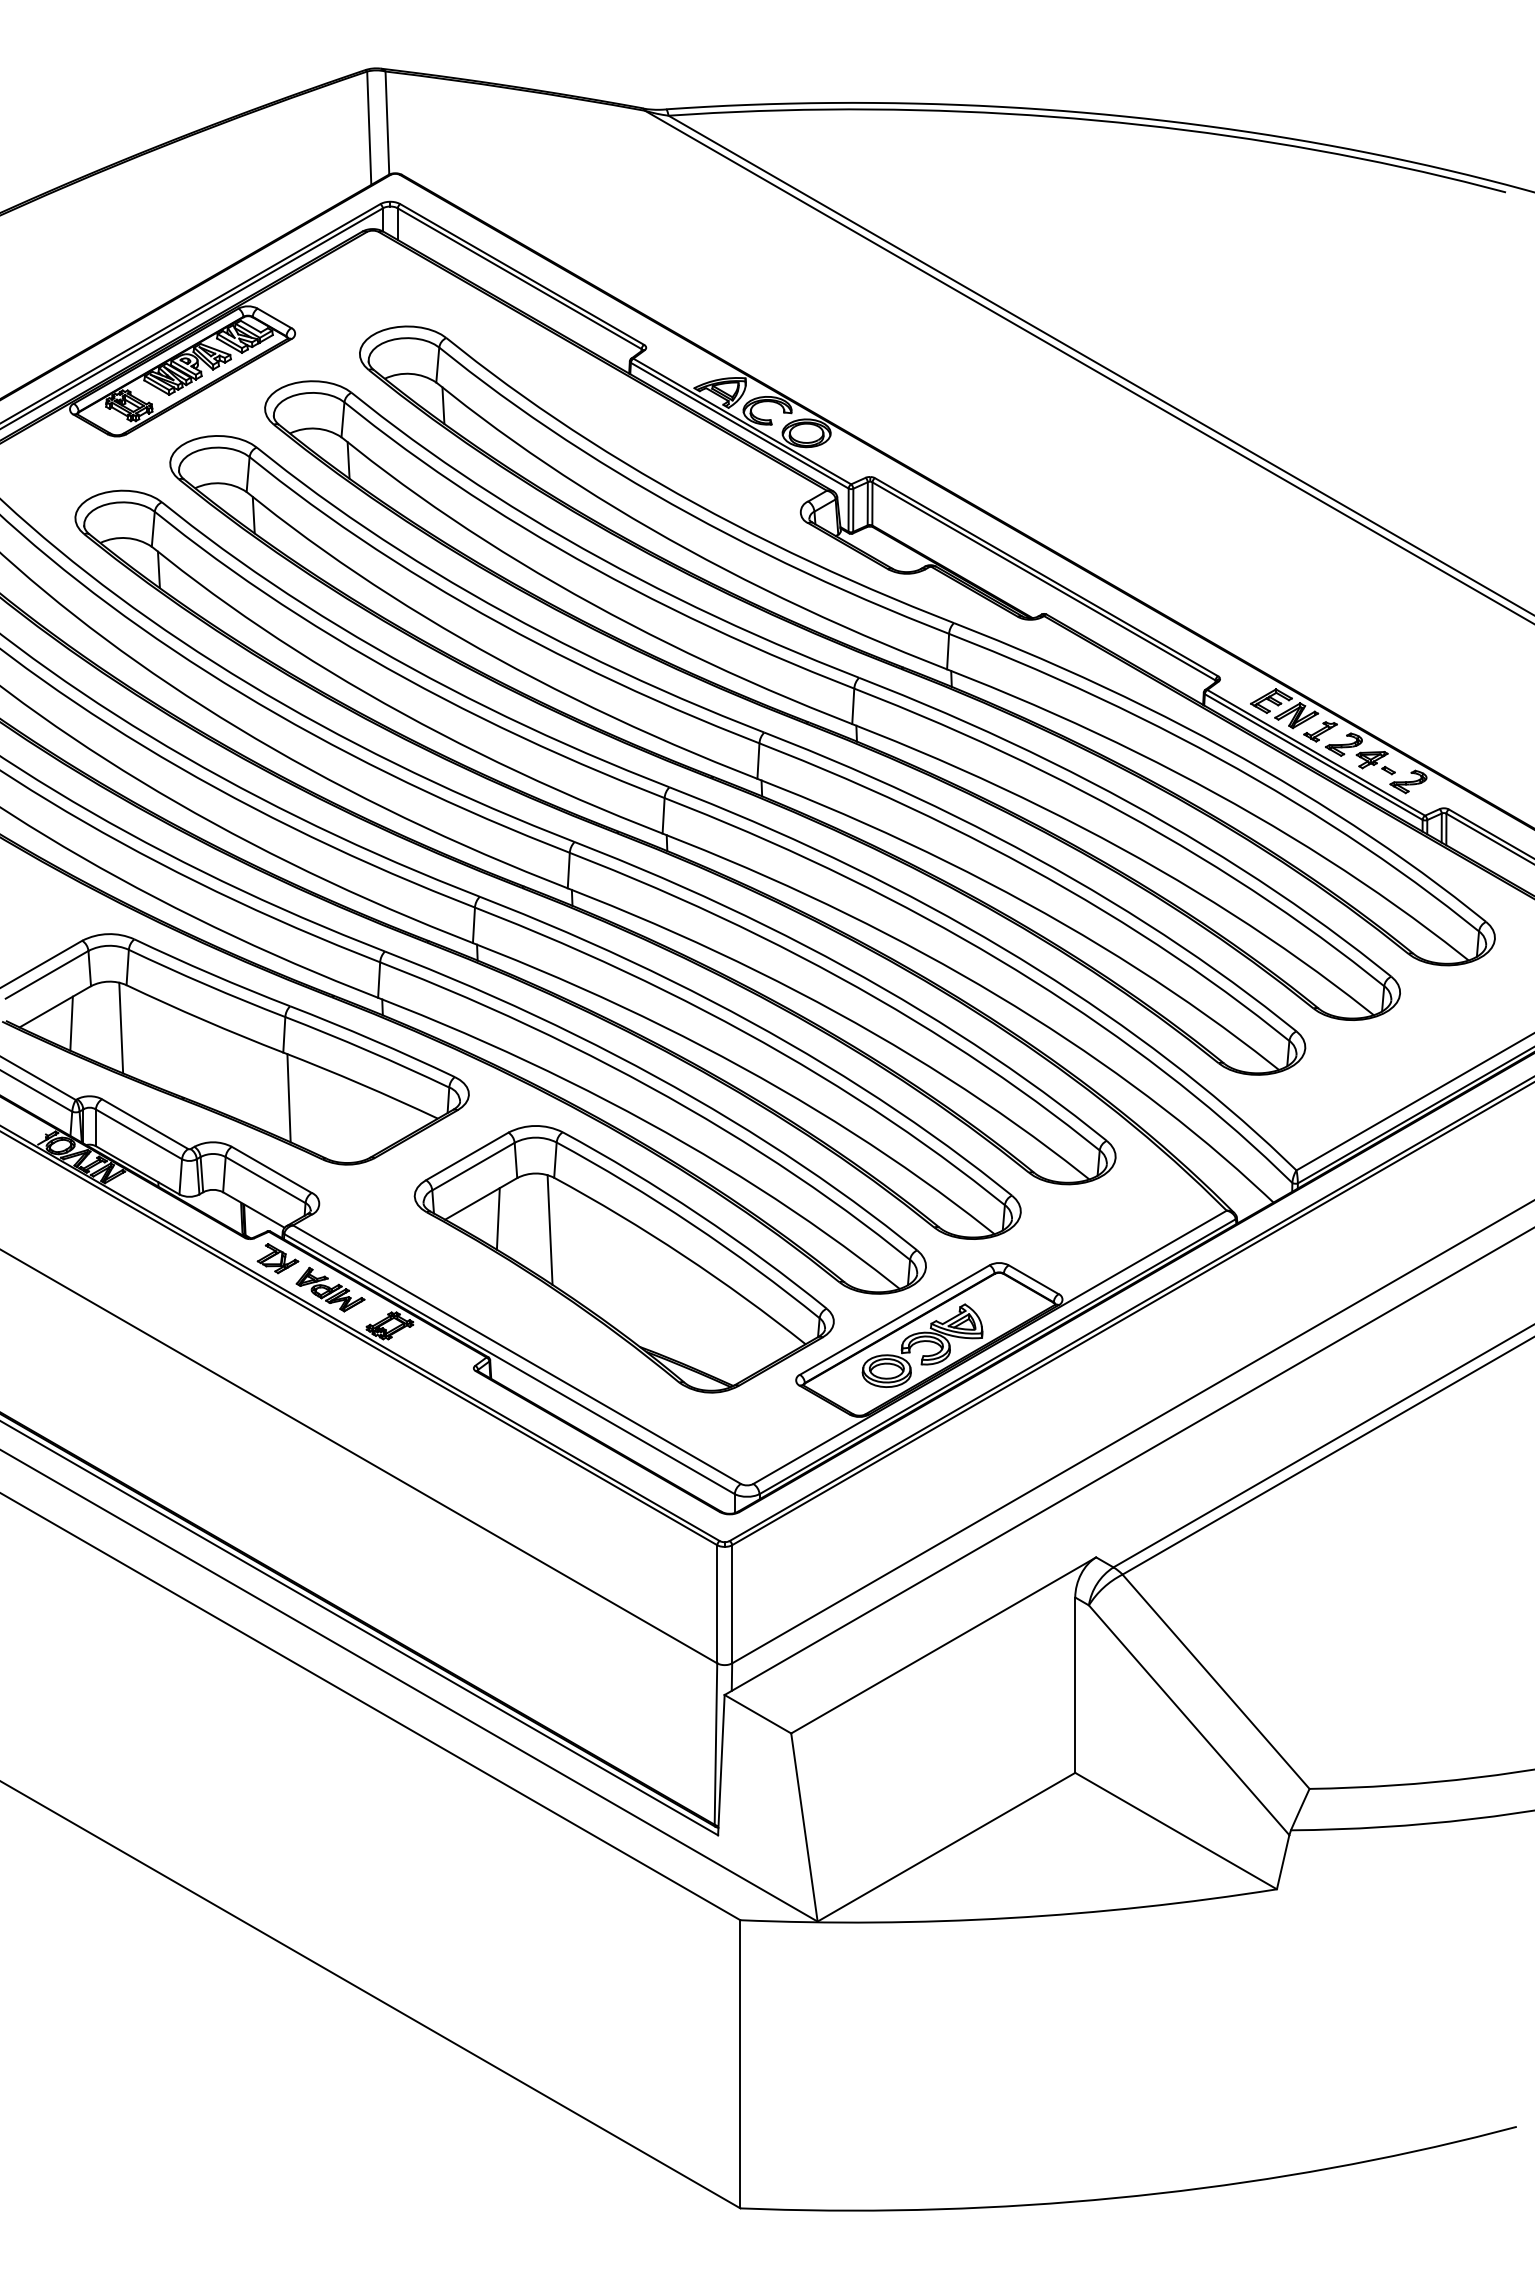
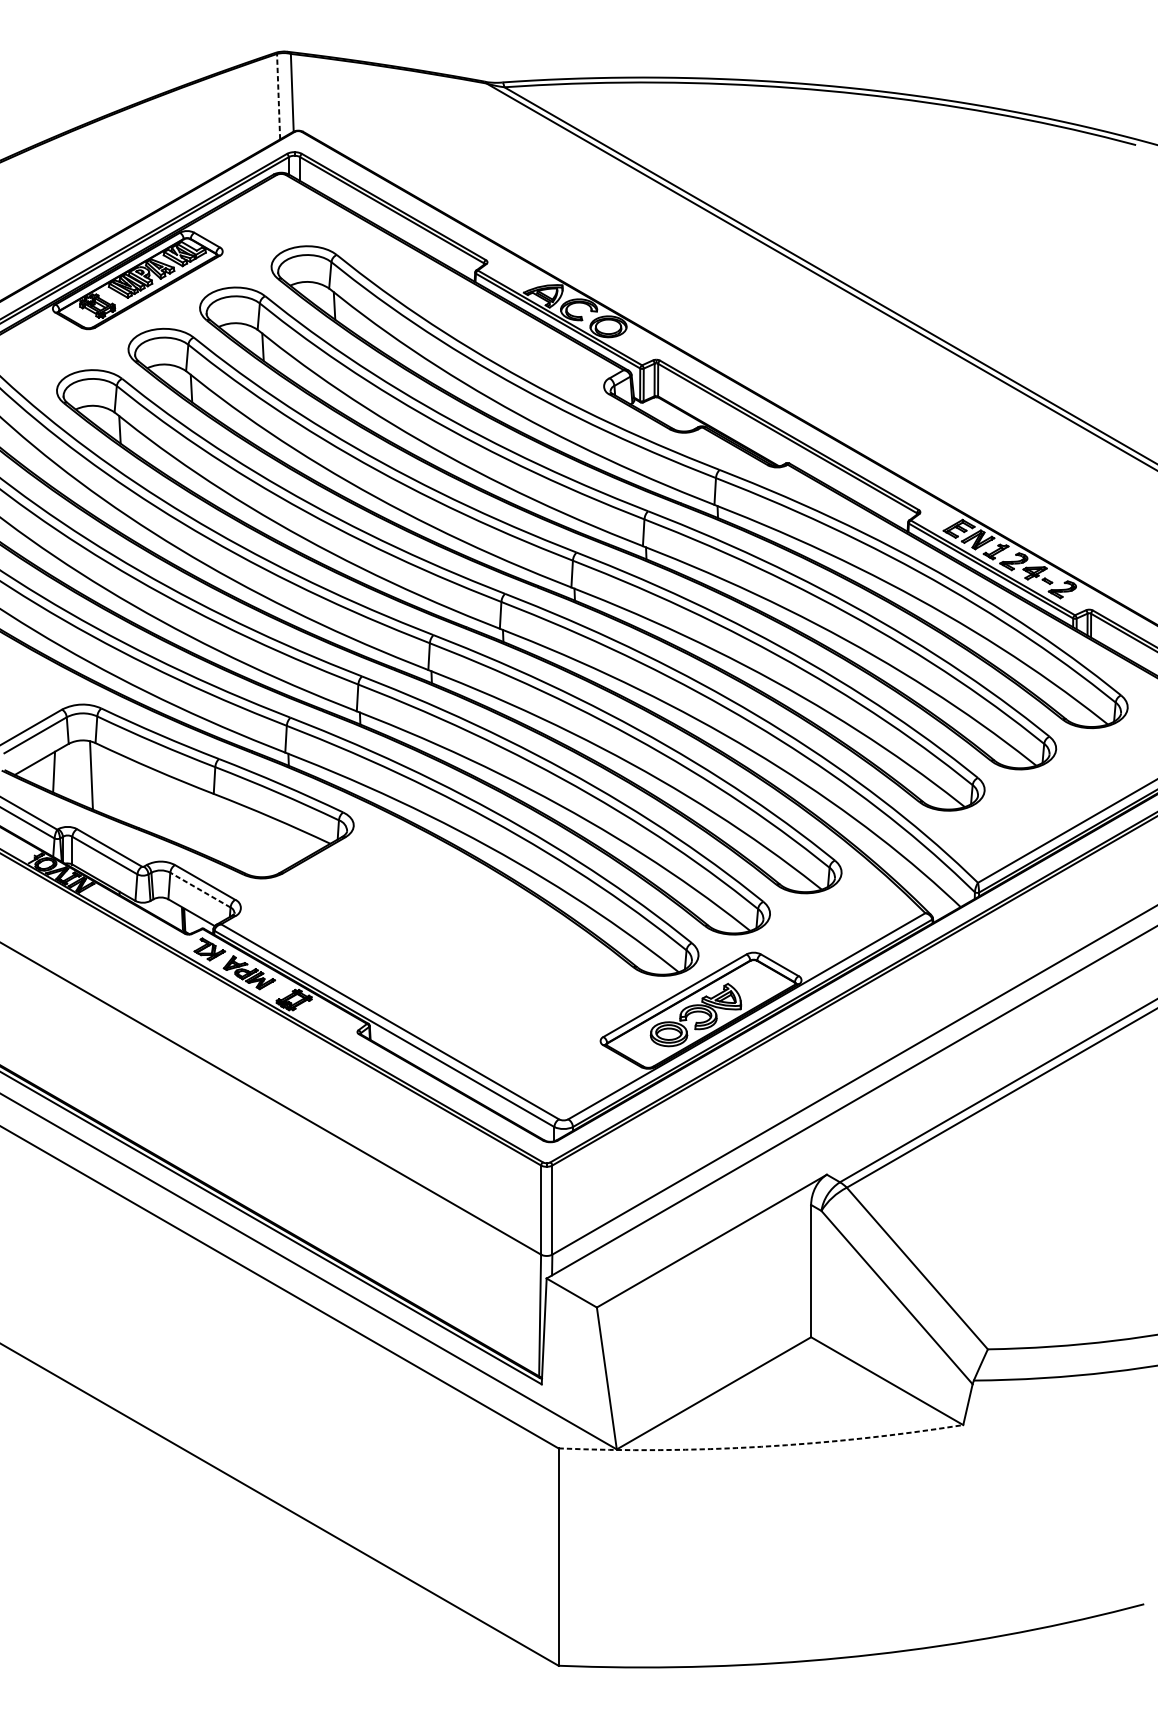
line: (369, 128) -> (278, 96), solid -> dashed
line: (288, 1098) -> (217, 828), removed
line: (265, 1179) -> (200, 889), solid -> dashed
part: (623, 1259) -> (470, 950), removed
arc: (1009, 1918) -> (761, 1447), solid -> dashed

